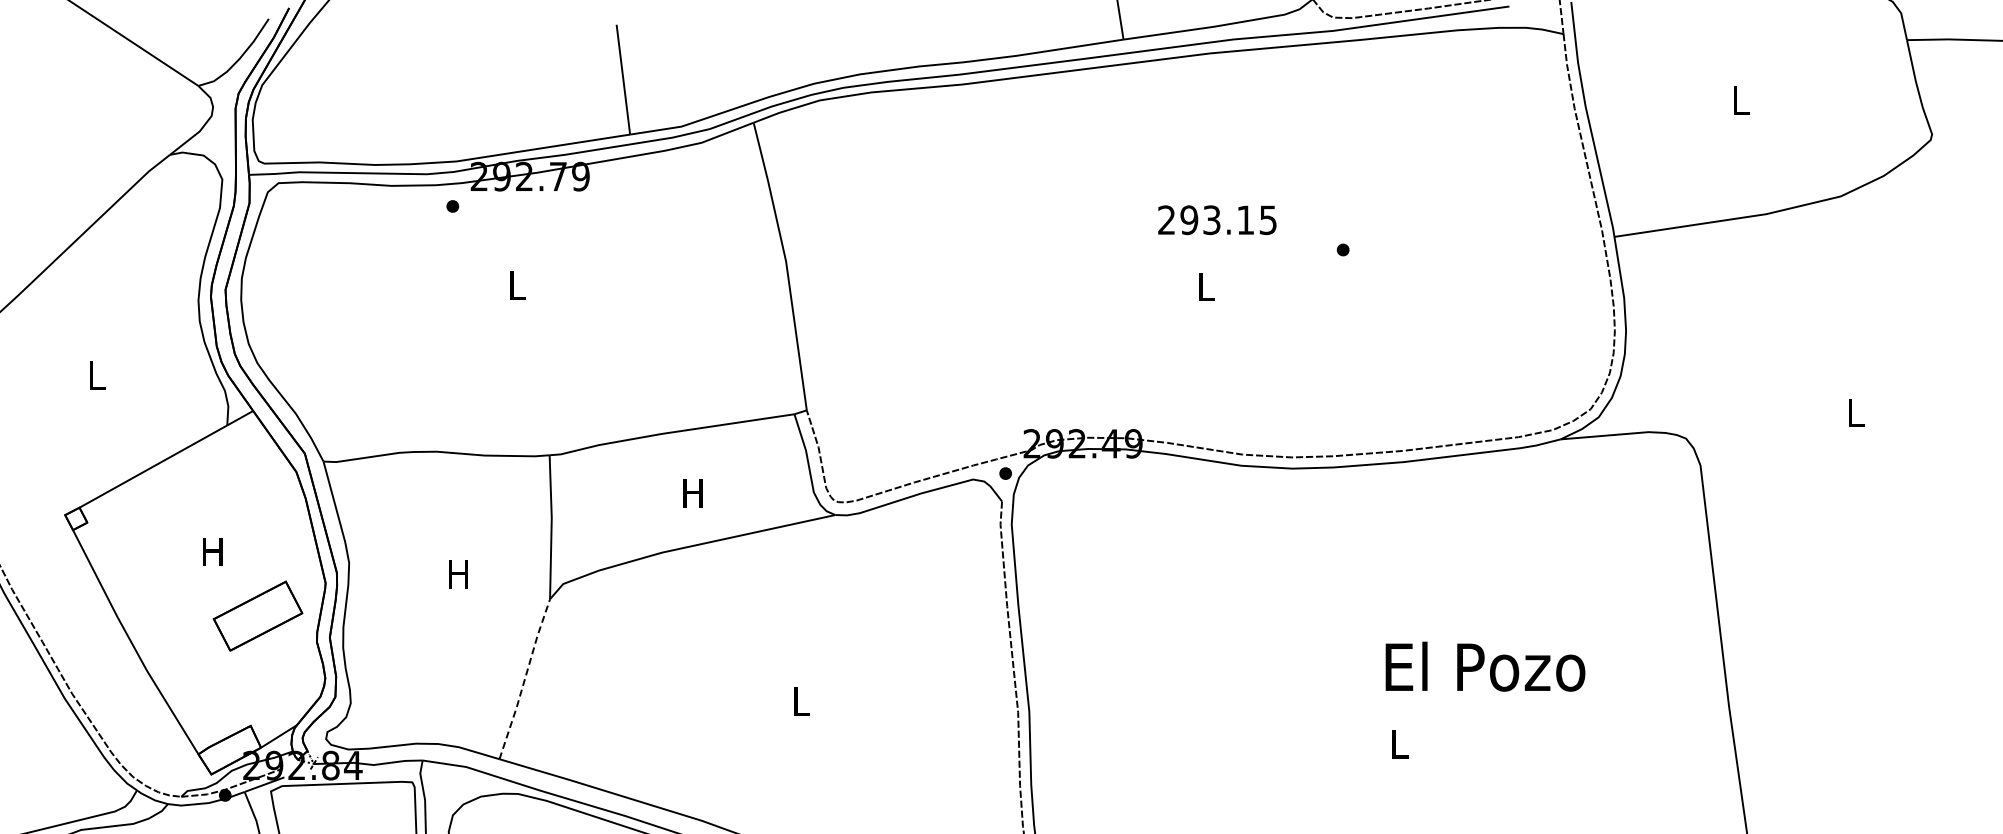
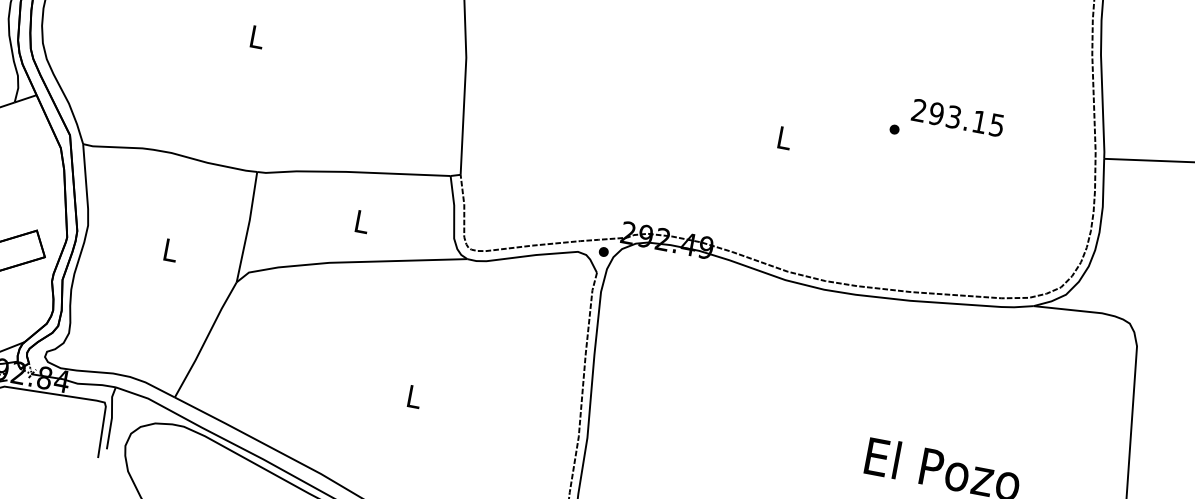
text: (1217, 220) -> (958, 118), moved
text: (692, 493) -> (361, 221), H -> L
text: (458, 574) -> (170, 250), H -> L
line: (525, 678) -> (206, 339), dashed -> solid

